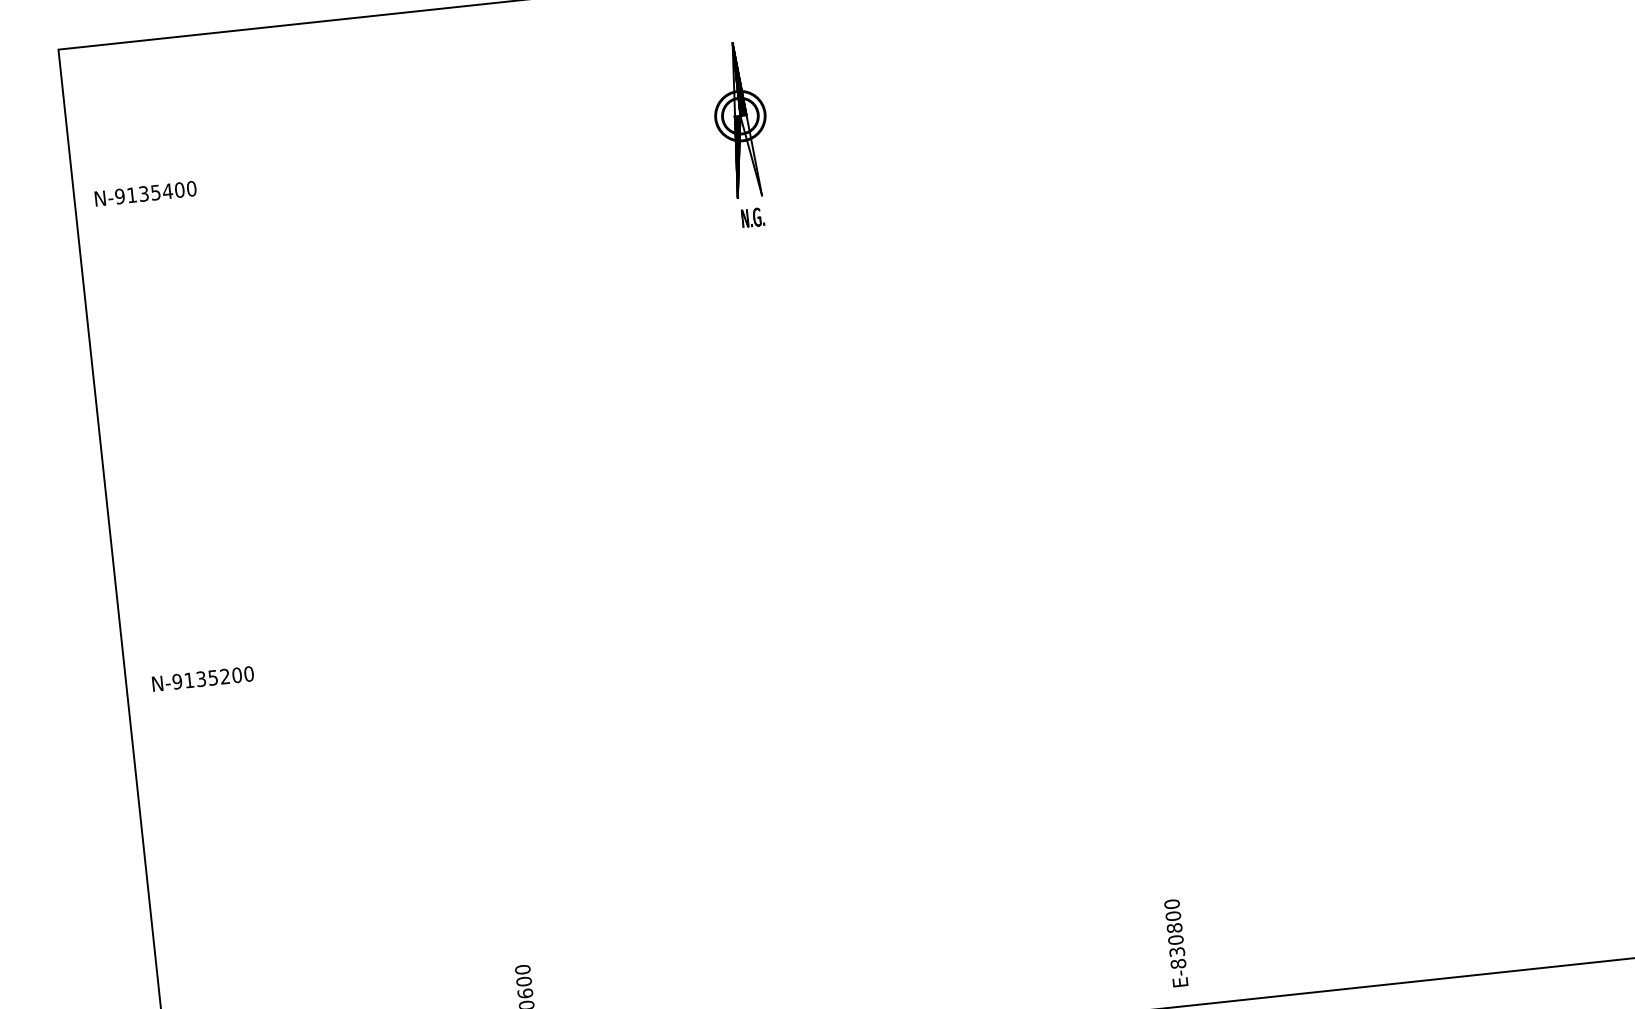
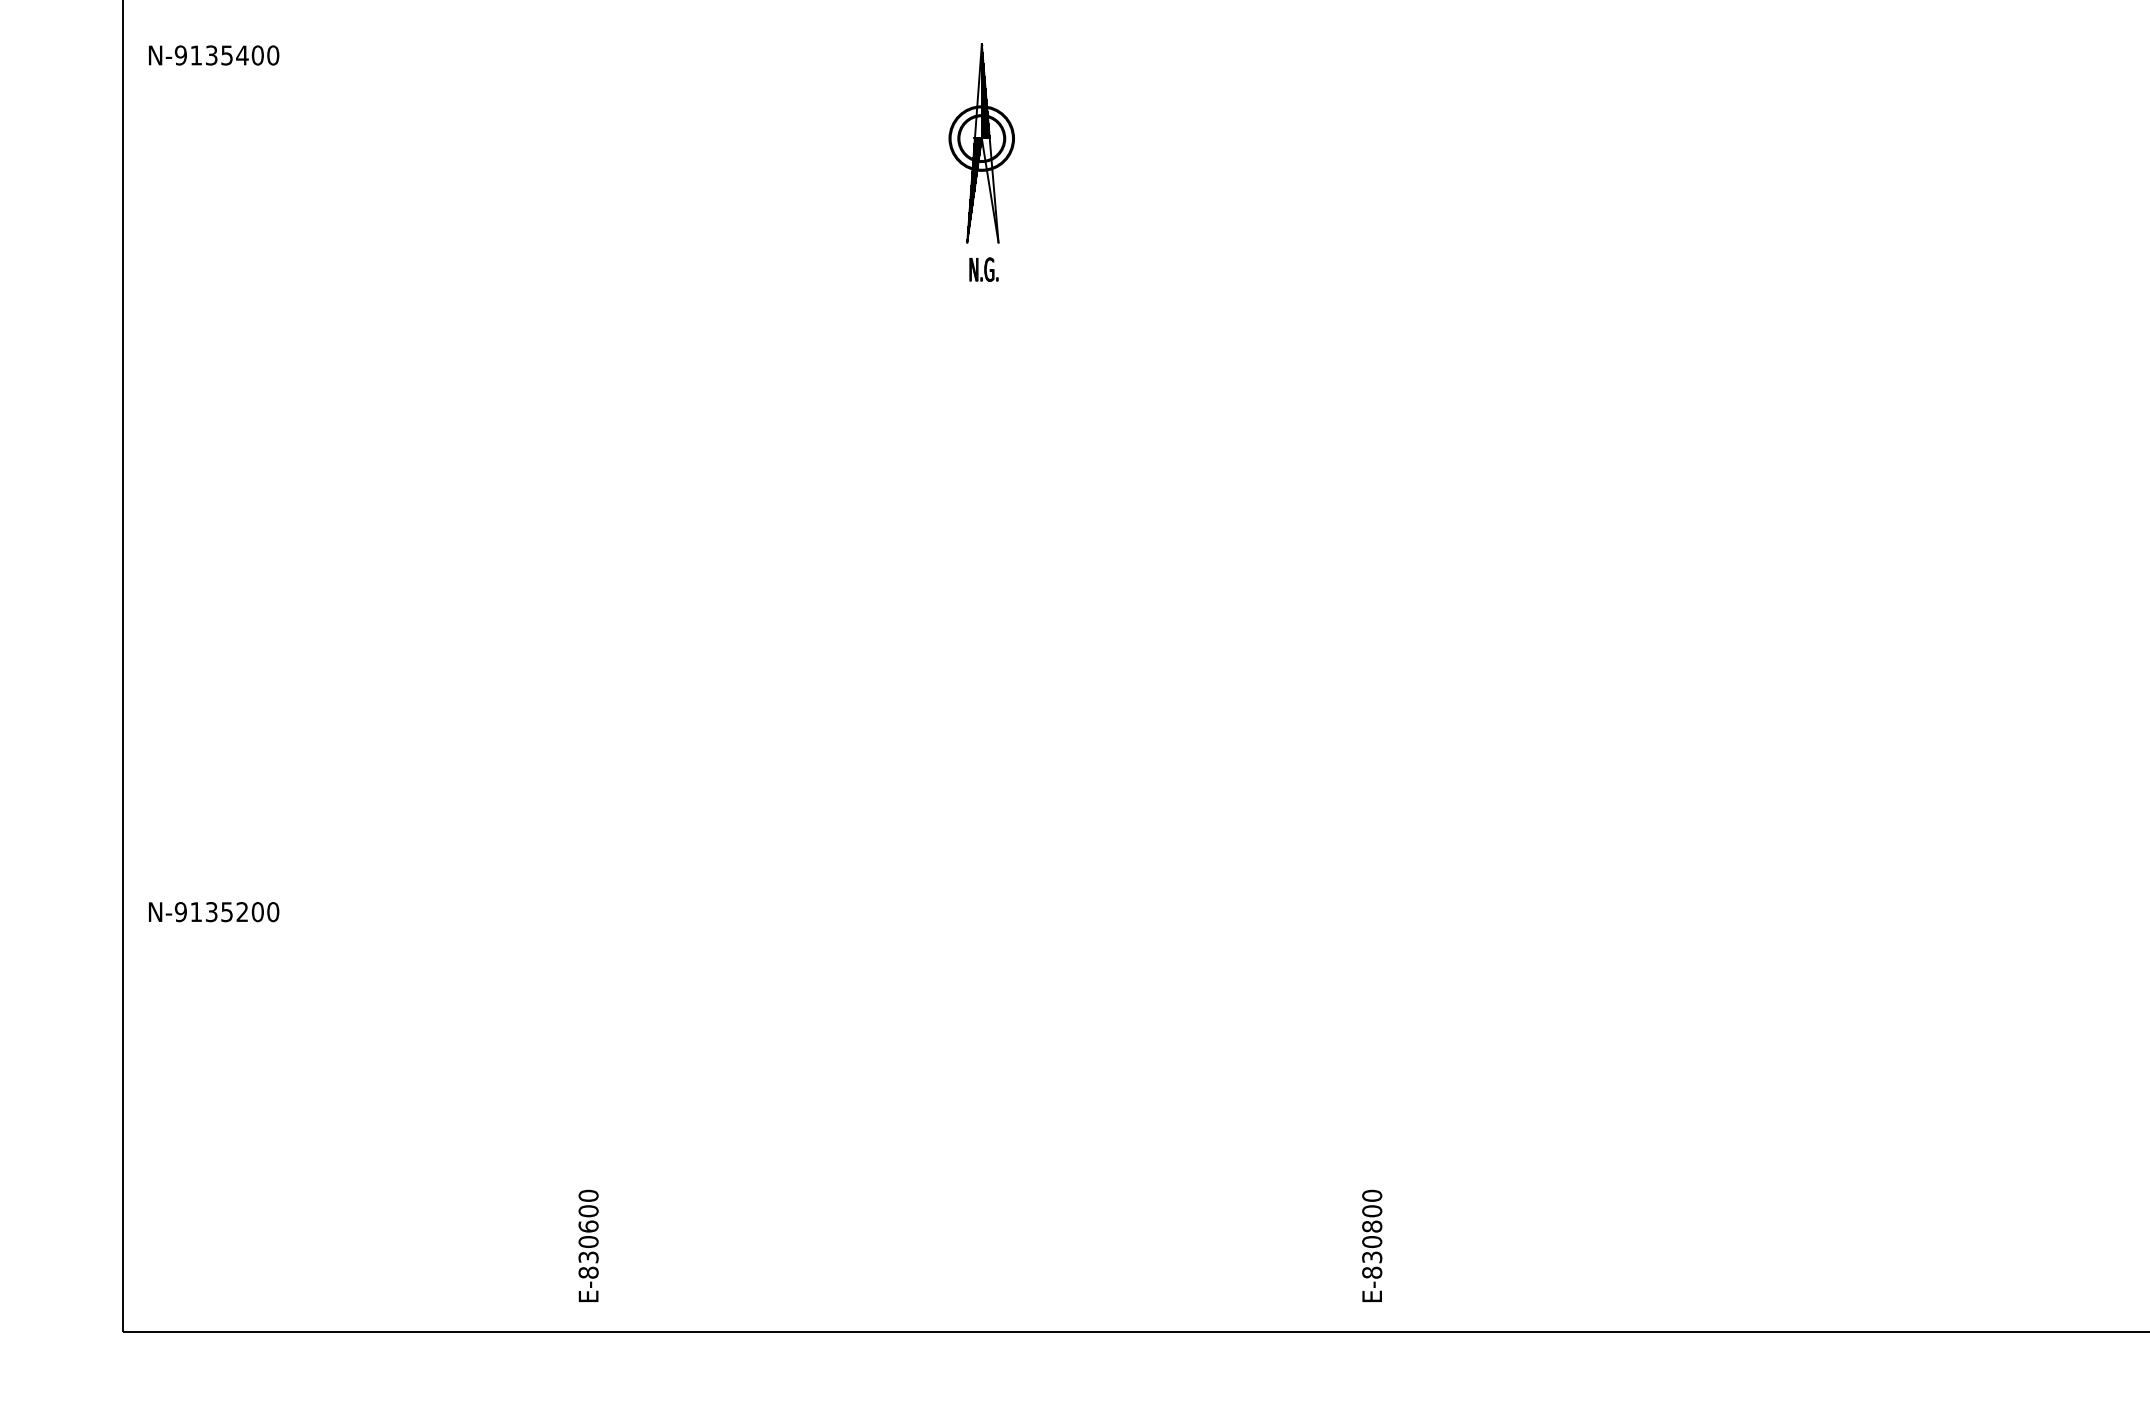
text: (146, 193) -> (214, 55), moved
text: (203, 679) -> (214, 912), moved
text: (1176, 942) -> (1372, 1245), moved

